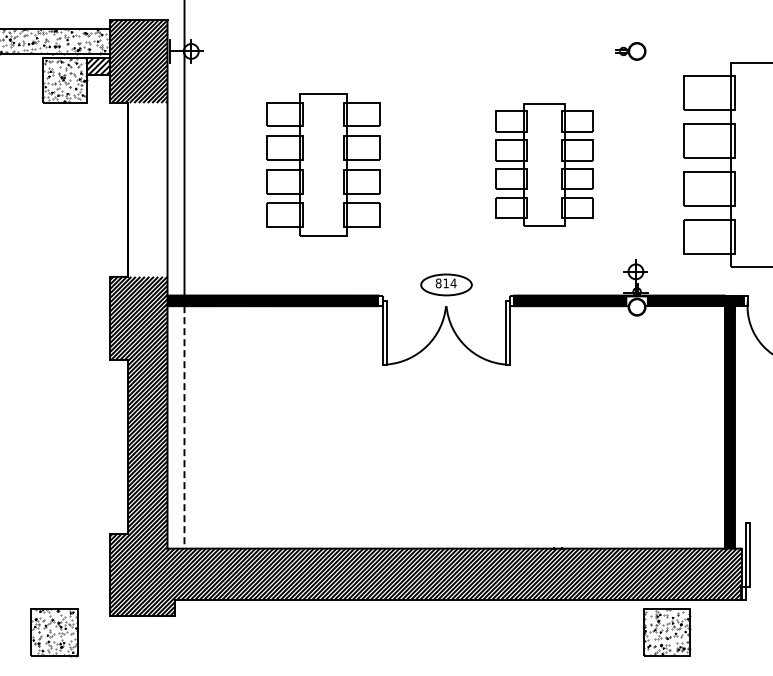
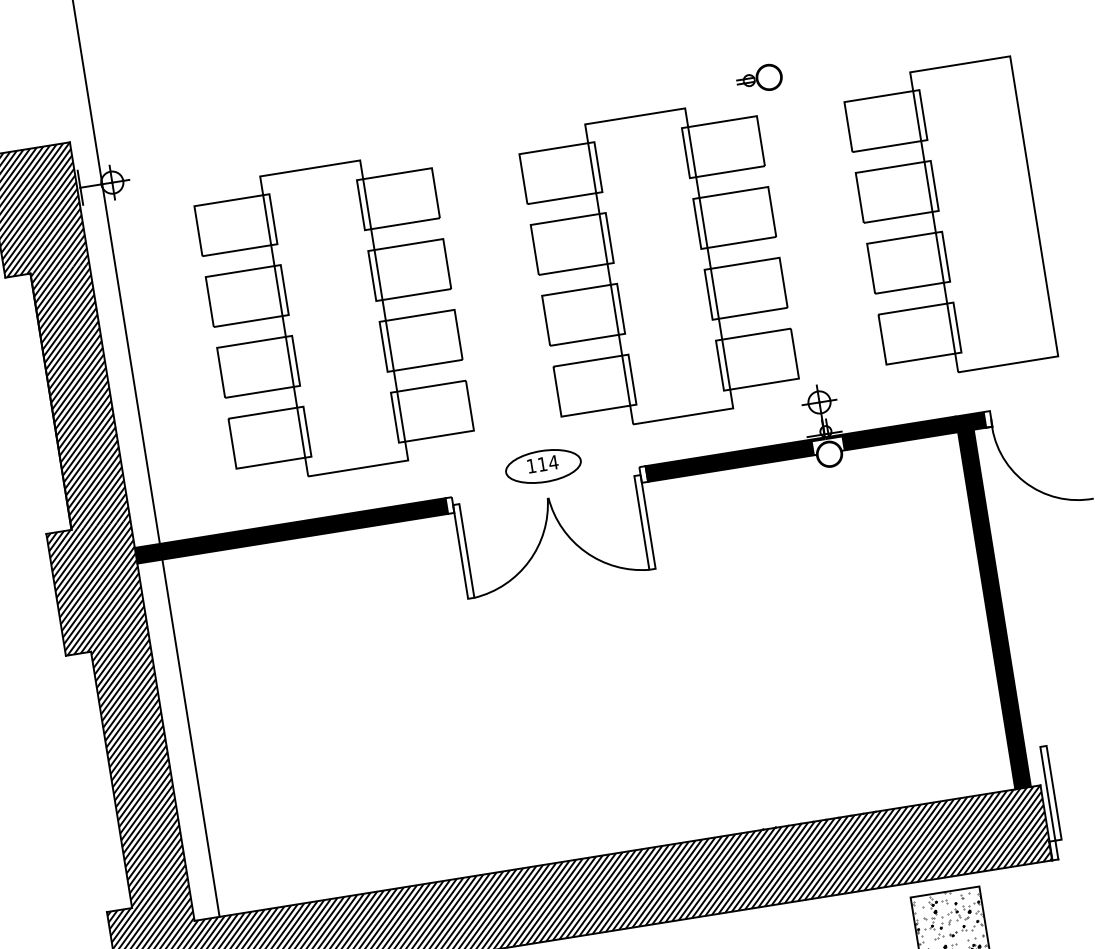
part: (323, 164) -> (333, 318), size x1.43
part: (544, 164) -> (659, 265), size x1.67
hatch: (147, 189) -> (80, 396), added
text: (438, 283) -> (531, 466), 814 -> 114
line: (184, 427) -> (191, 738), dashed -> solid

